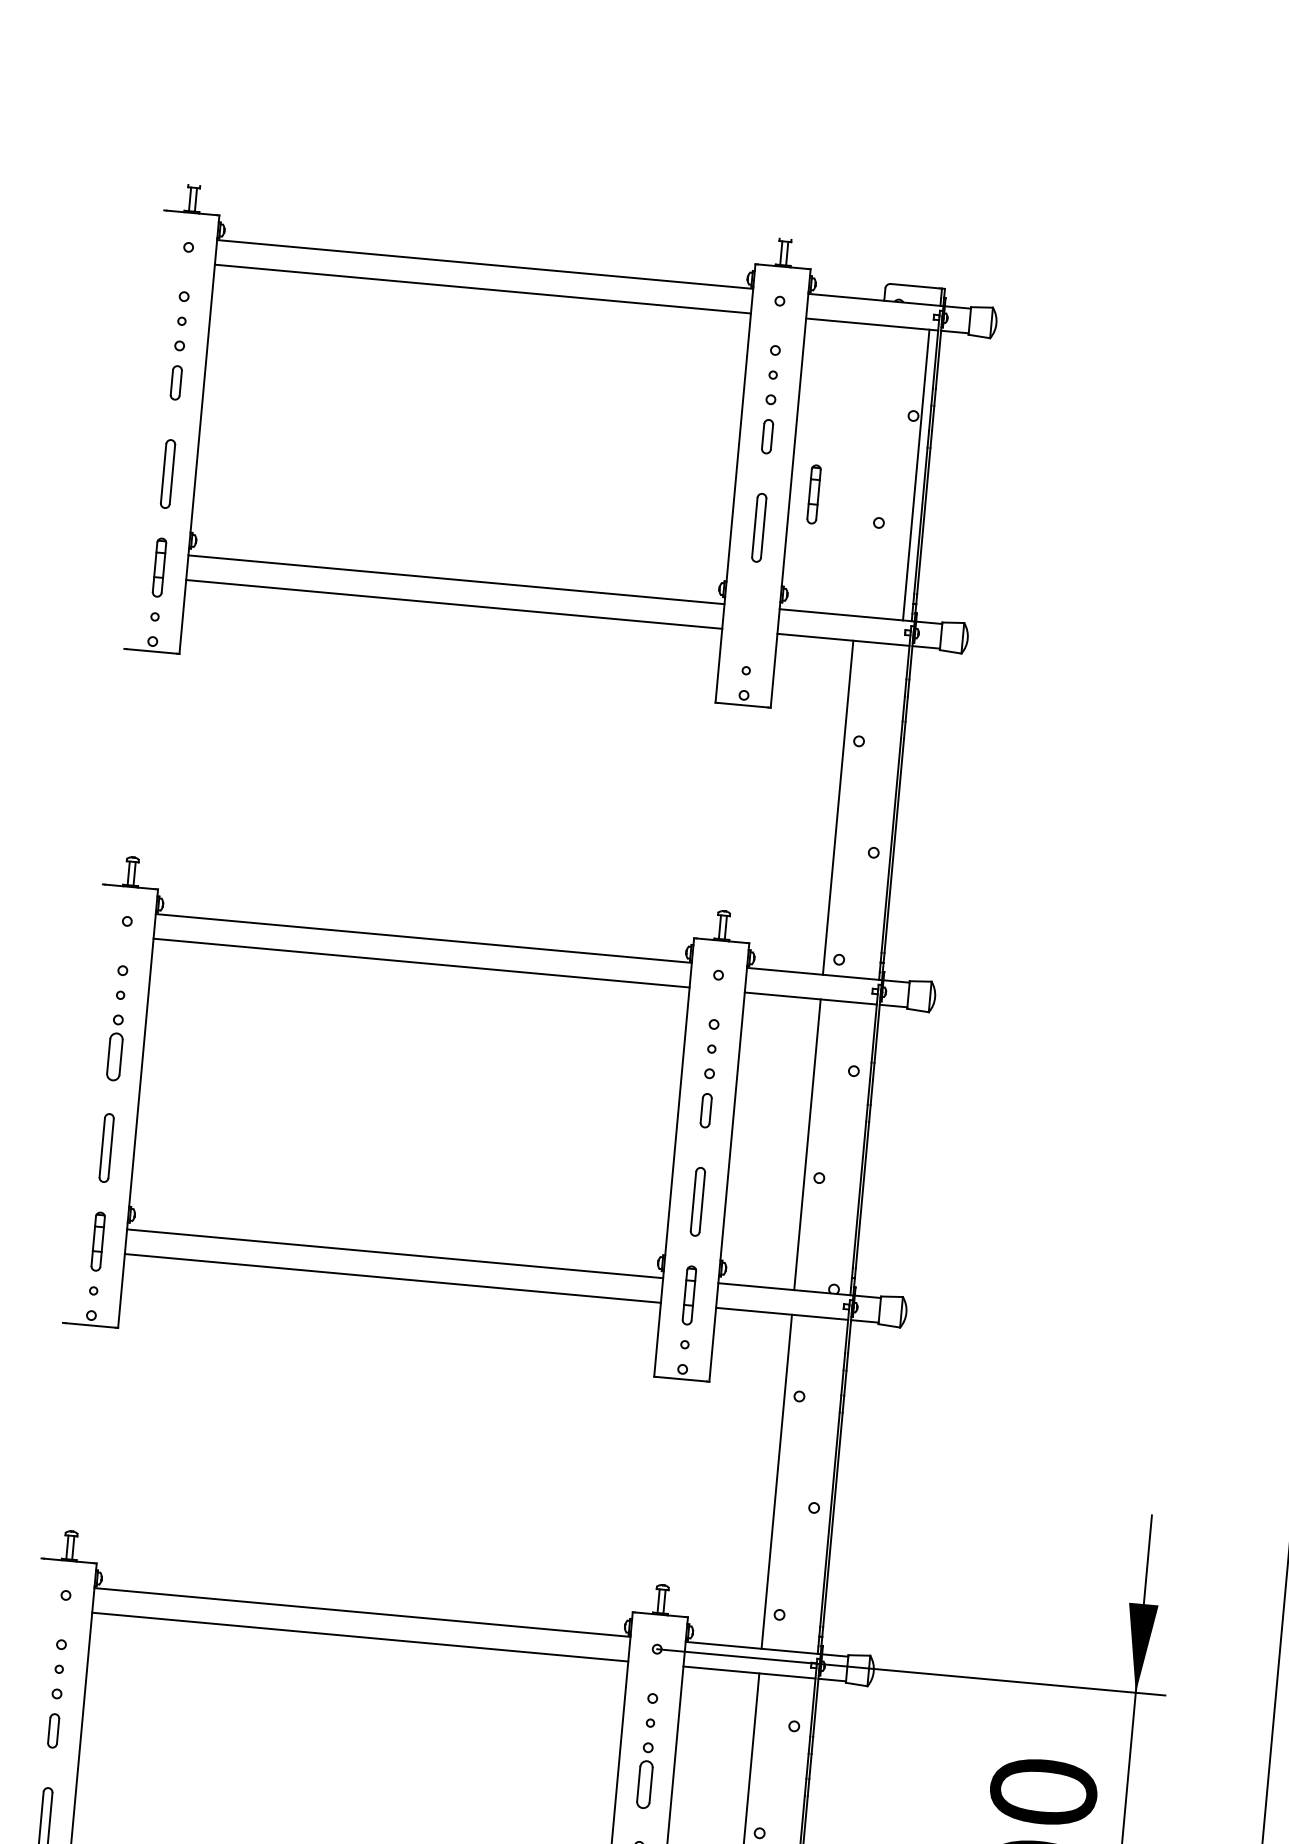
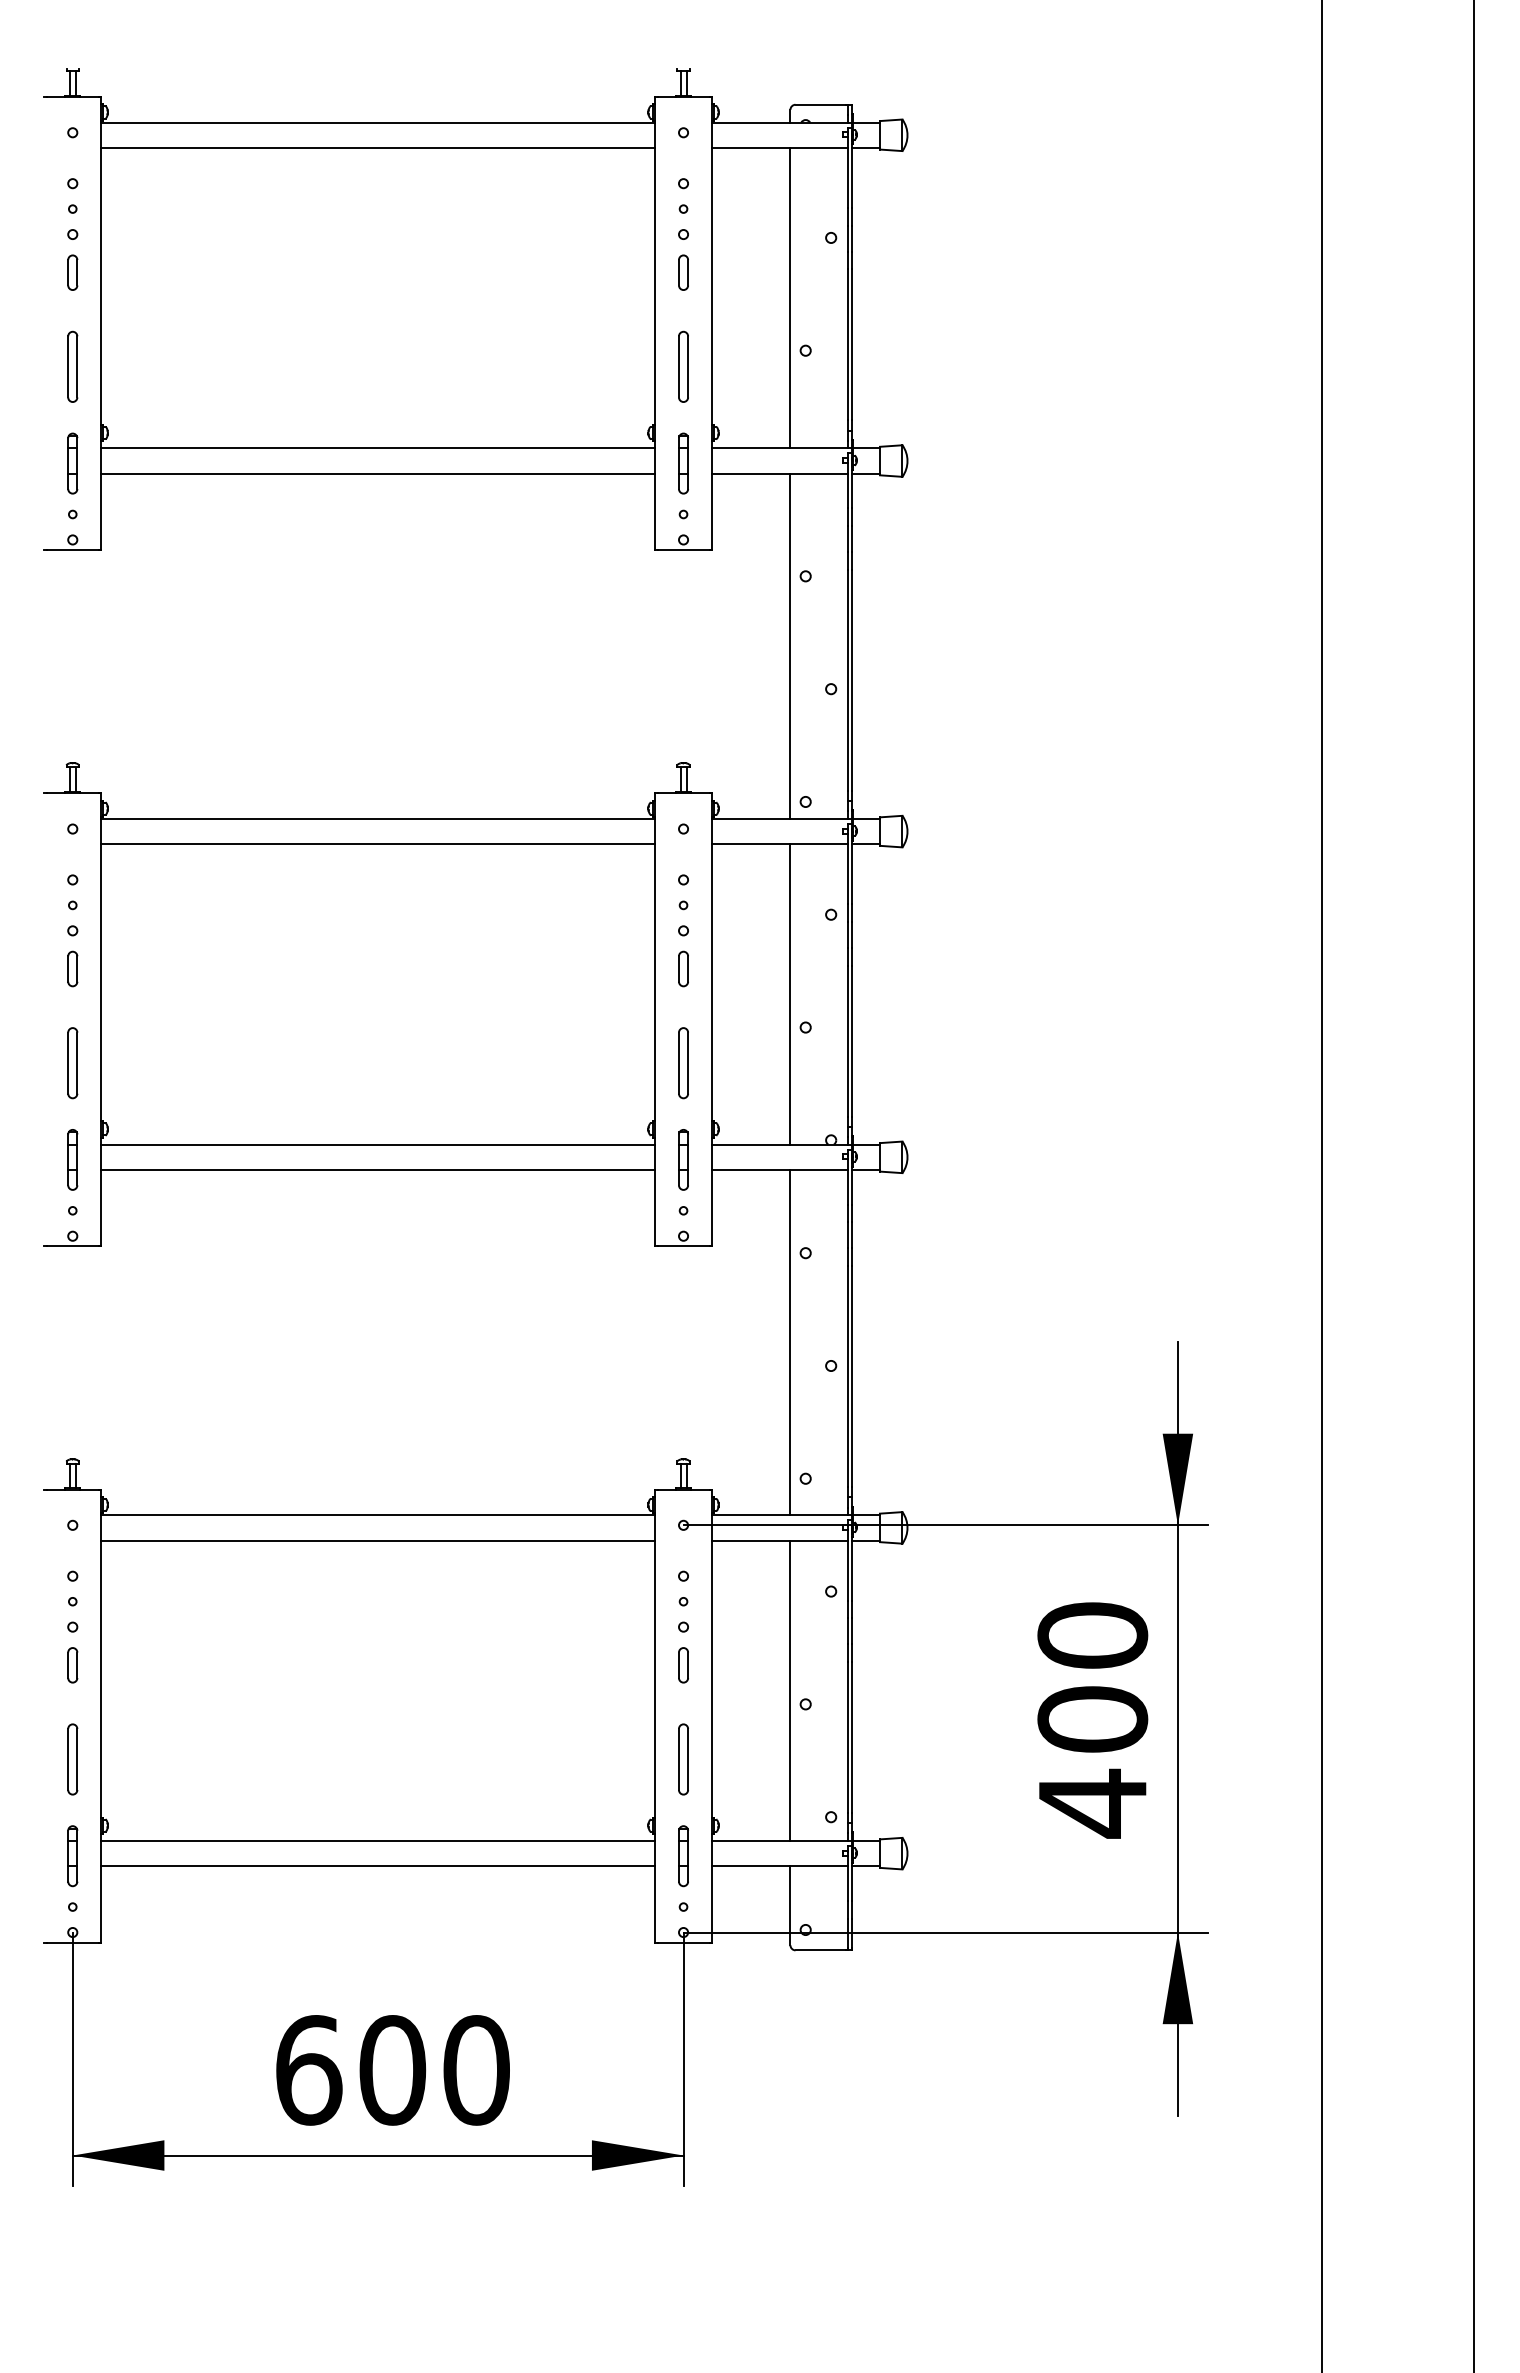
line: (916, 475) -> (790, 298), moved
part: (813, 494) -> (683, 463), moved
part: (114, 1056) -> (72, 968), size x0.71
part: (644, 1784) -> (683, 1665), size x0.71

